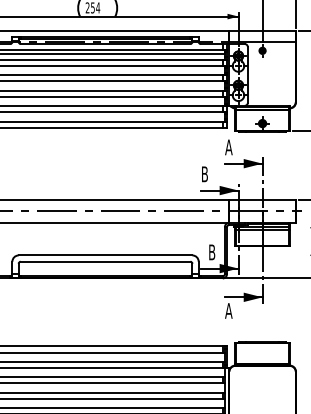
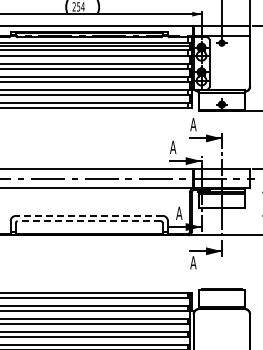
text: (205, 173) -> (173, 146), B -> A
text: (212, 251) -> (179, 212), B -> A
line: (104, 254) -> (88, 215), solid -> dashed
line: (105, 262) -> (89, 221), solid -> dashed

